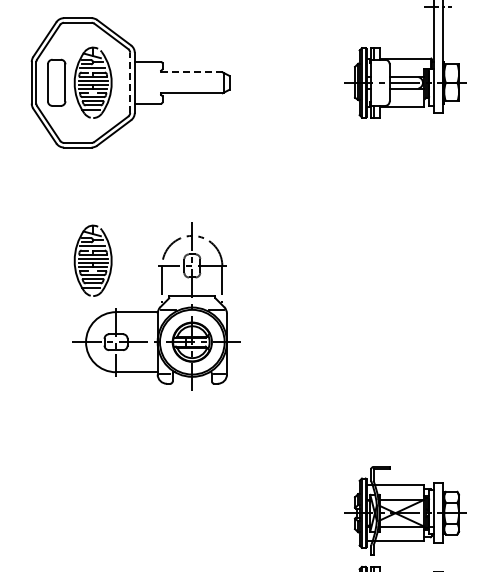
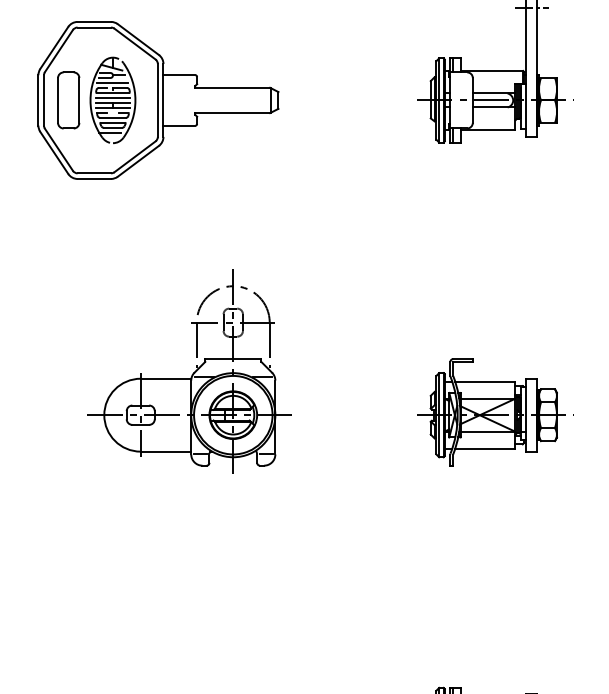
line: (191, 72) -> (232, 87), dashed -> solid
line: (130, 82) -> (158, 100), dashed -> solid
part: (92, 260) -> (112, 316), removed
part: (405, 510) -> (492, 411), moved

